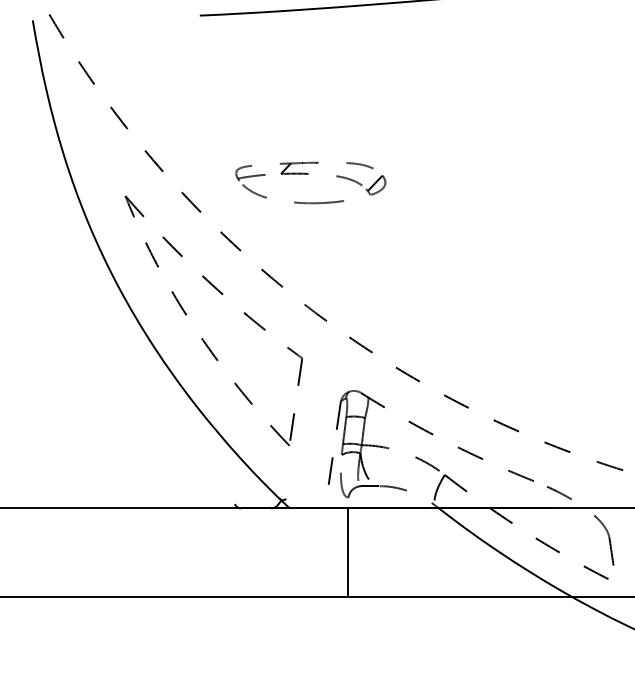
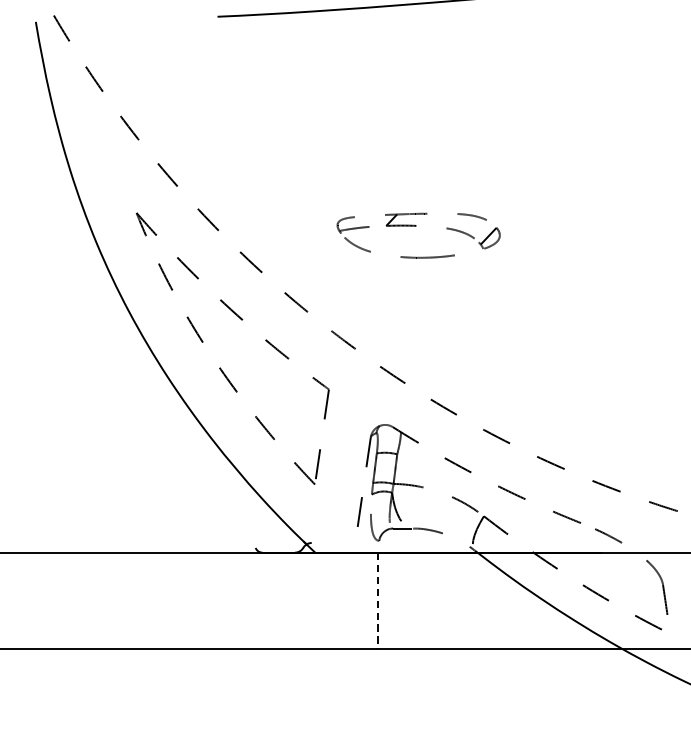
part: (308, 174) -> (416, 226), moved
line: (347, 553) -> (378, 601), solid -> dashed

